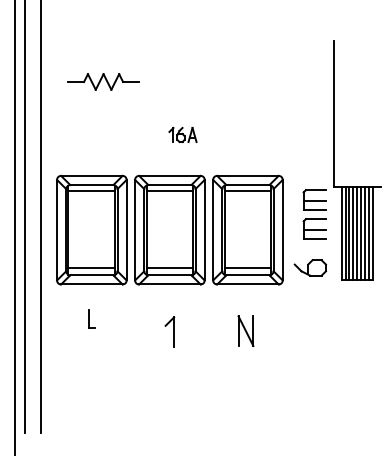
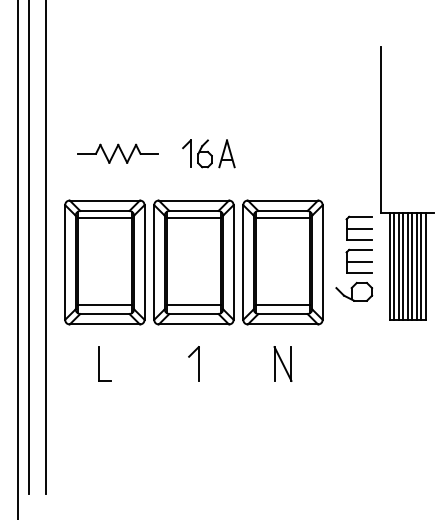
part: (103, 81) -> (118, 153), moved
part: (182, 134) -> (208, 153), size x1.67
part: (310, 267) -> (354, 291), moved
part: (91, 318) -> (104, 363), size x1.67
part: (245, 330) -> (282, 363), moved
part: (169, 331) -> (193, 363), moved

